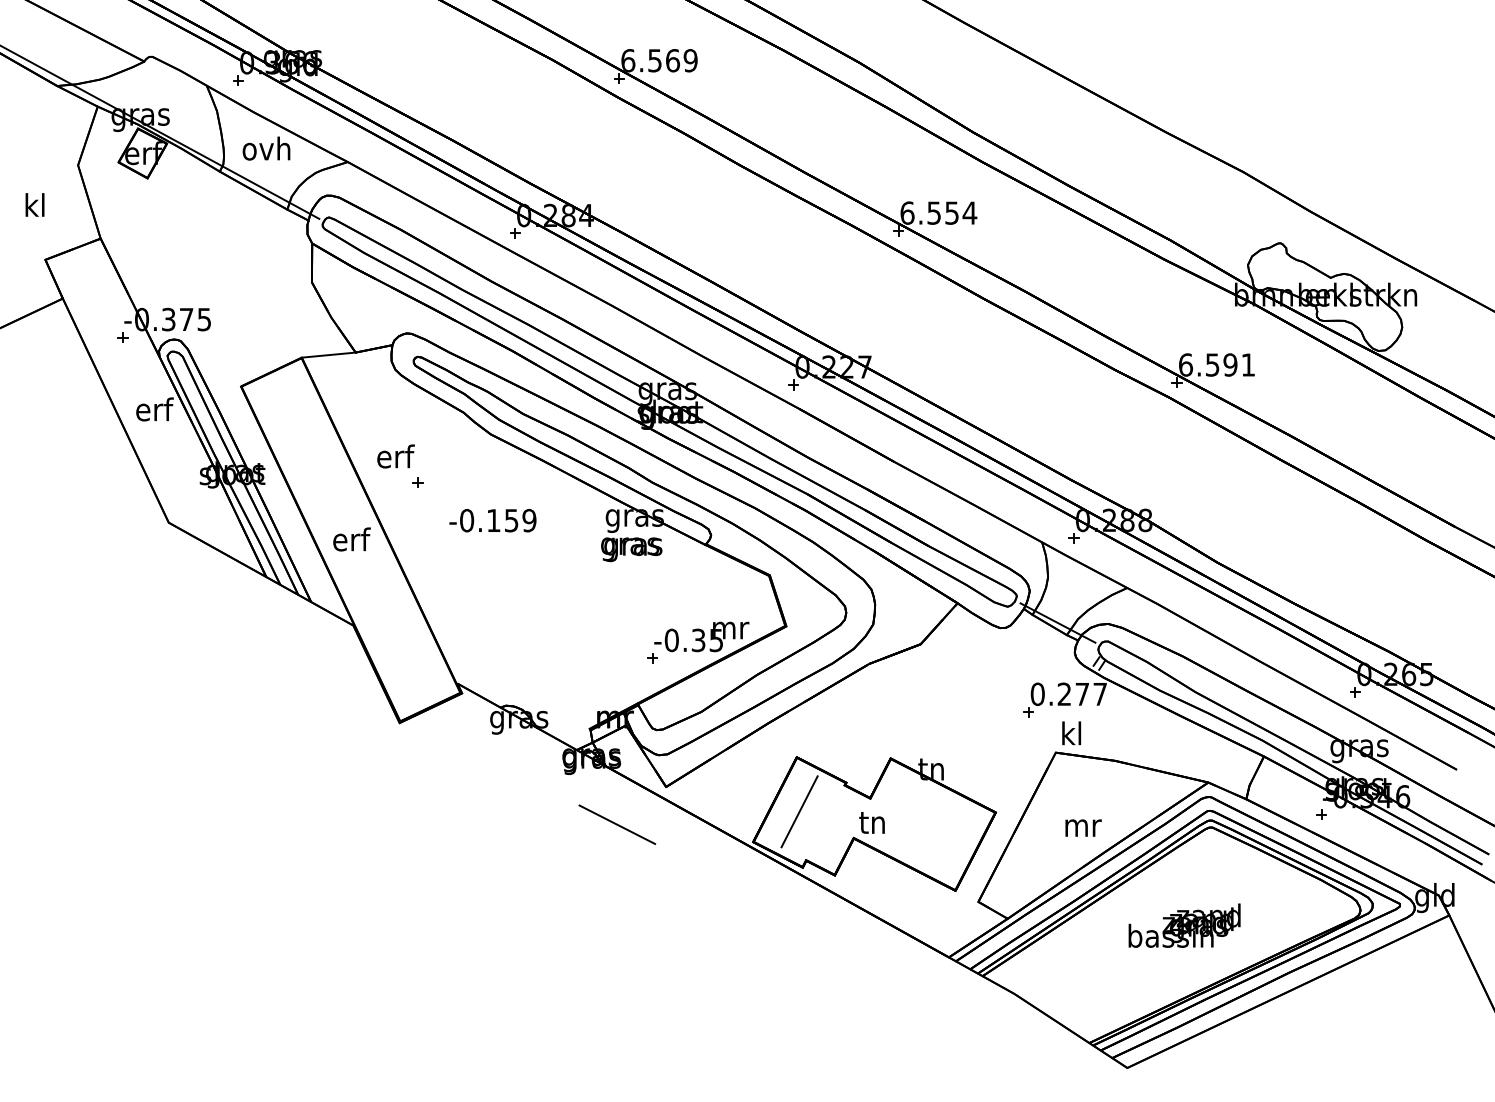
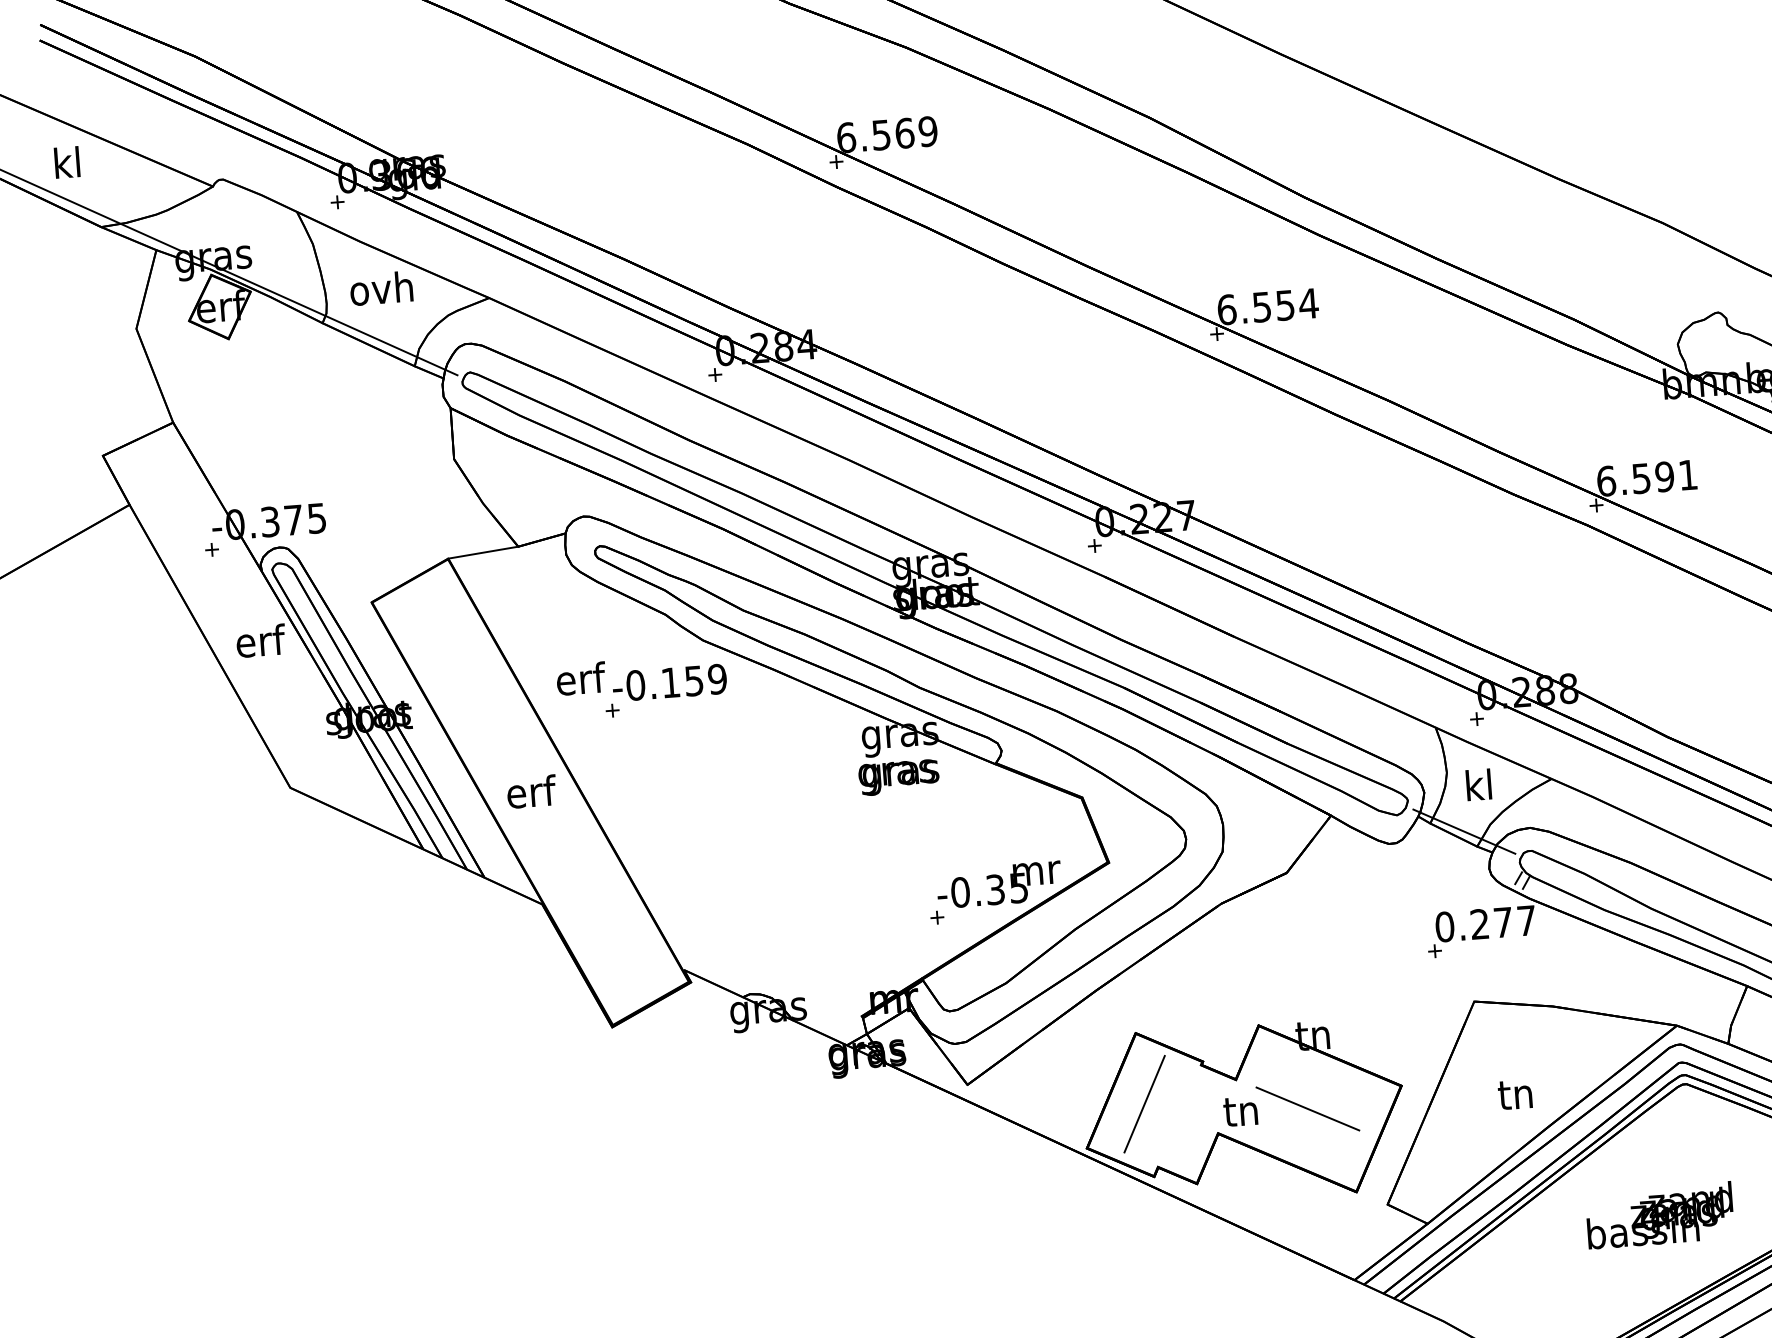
text: (34, 204) -> (66, 161), moved
text: (492, 520) -> (669, 682), moved
text: (1071, 733) -> (1478, 785), moved
line: (617, 824) -> (1308, 1108), moved
text: (1083, 825) -> (1517, 1094), mr -> tn

